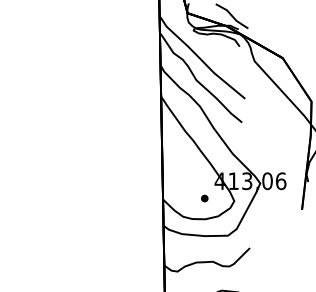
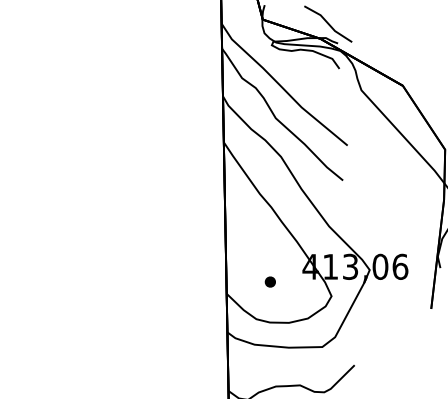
part: (204, 198) -> (270, 281), moved

